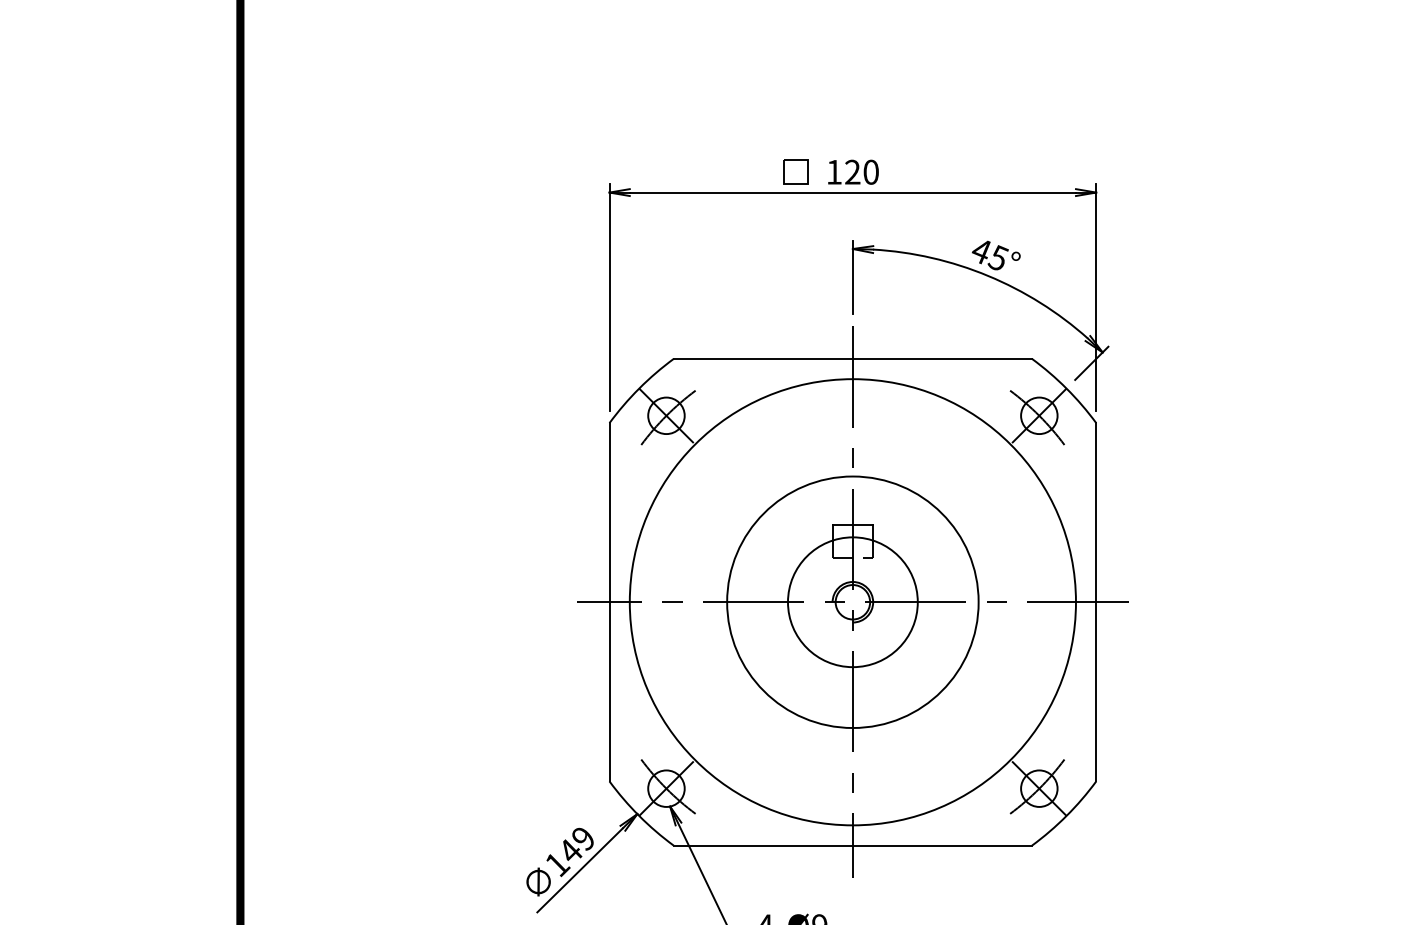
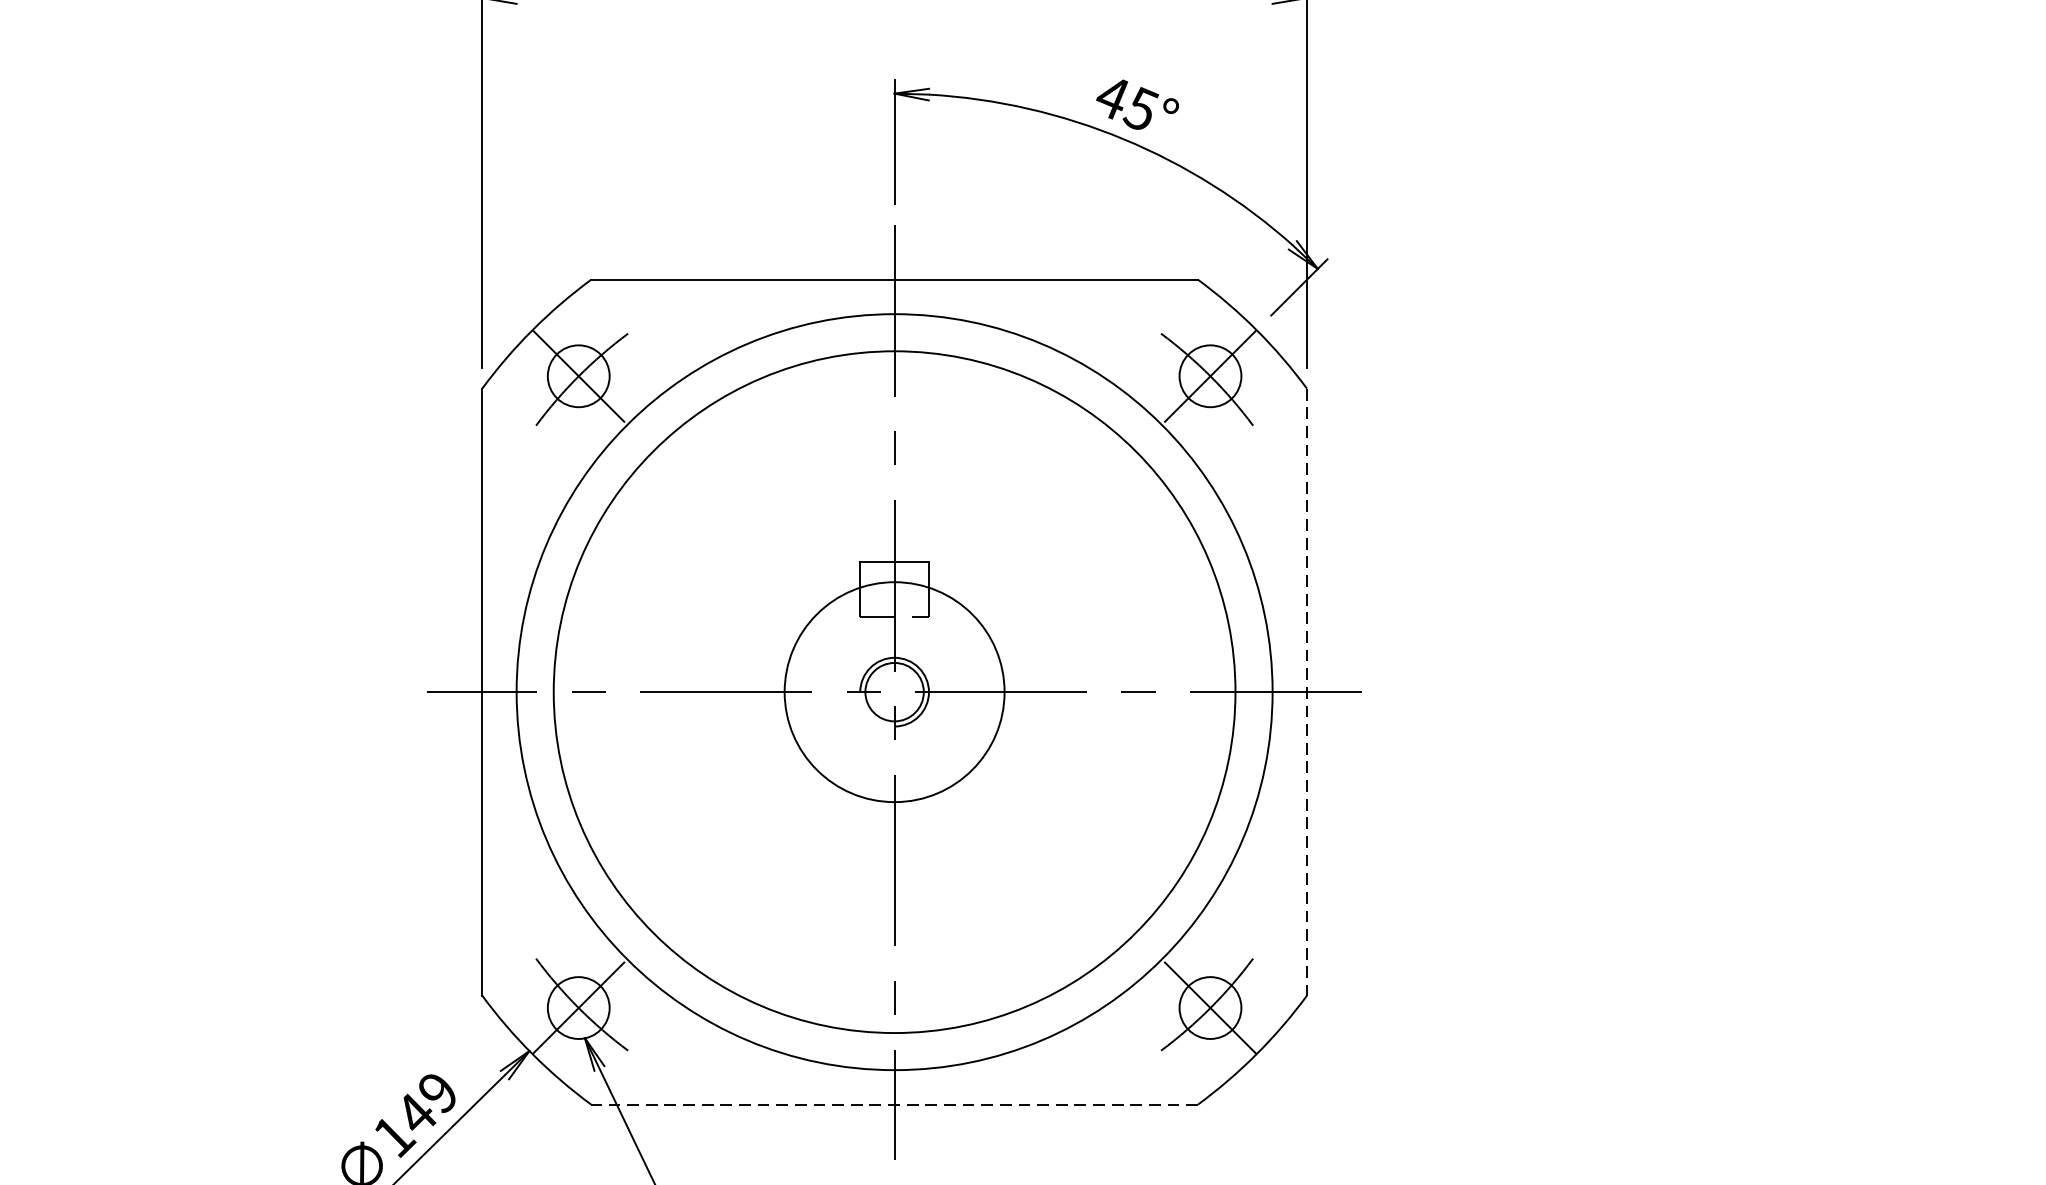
circle: (852, 602) -> (893, 692), size x1.6
line: (1096, 602) -> (1307, 692), solid -> dashed
line: (852, 845) -> (893, 1104), solid -> dashed

